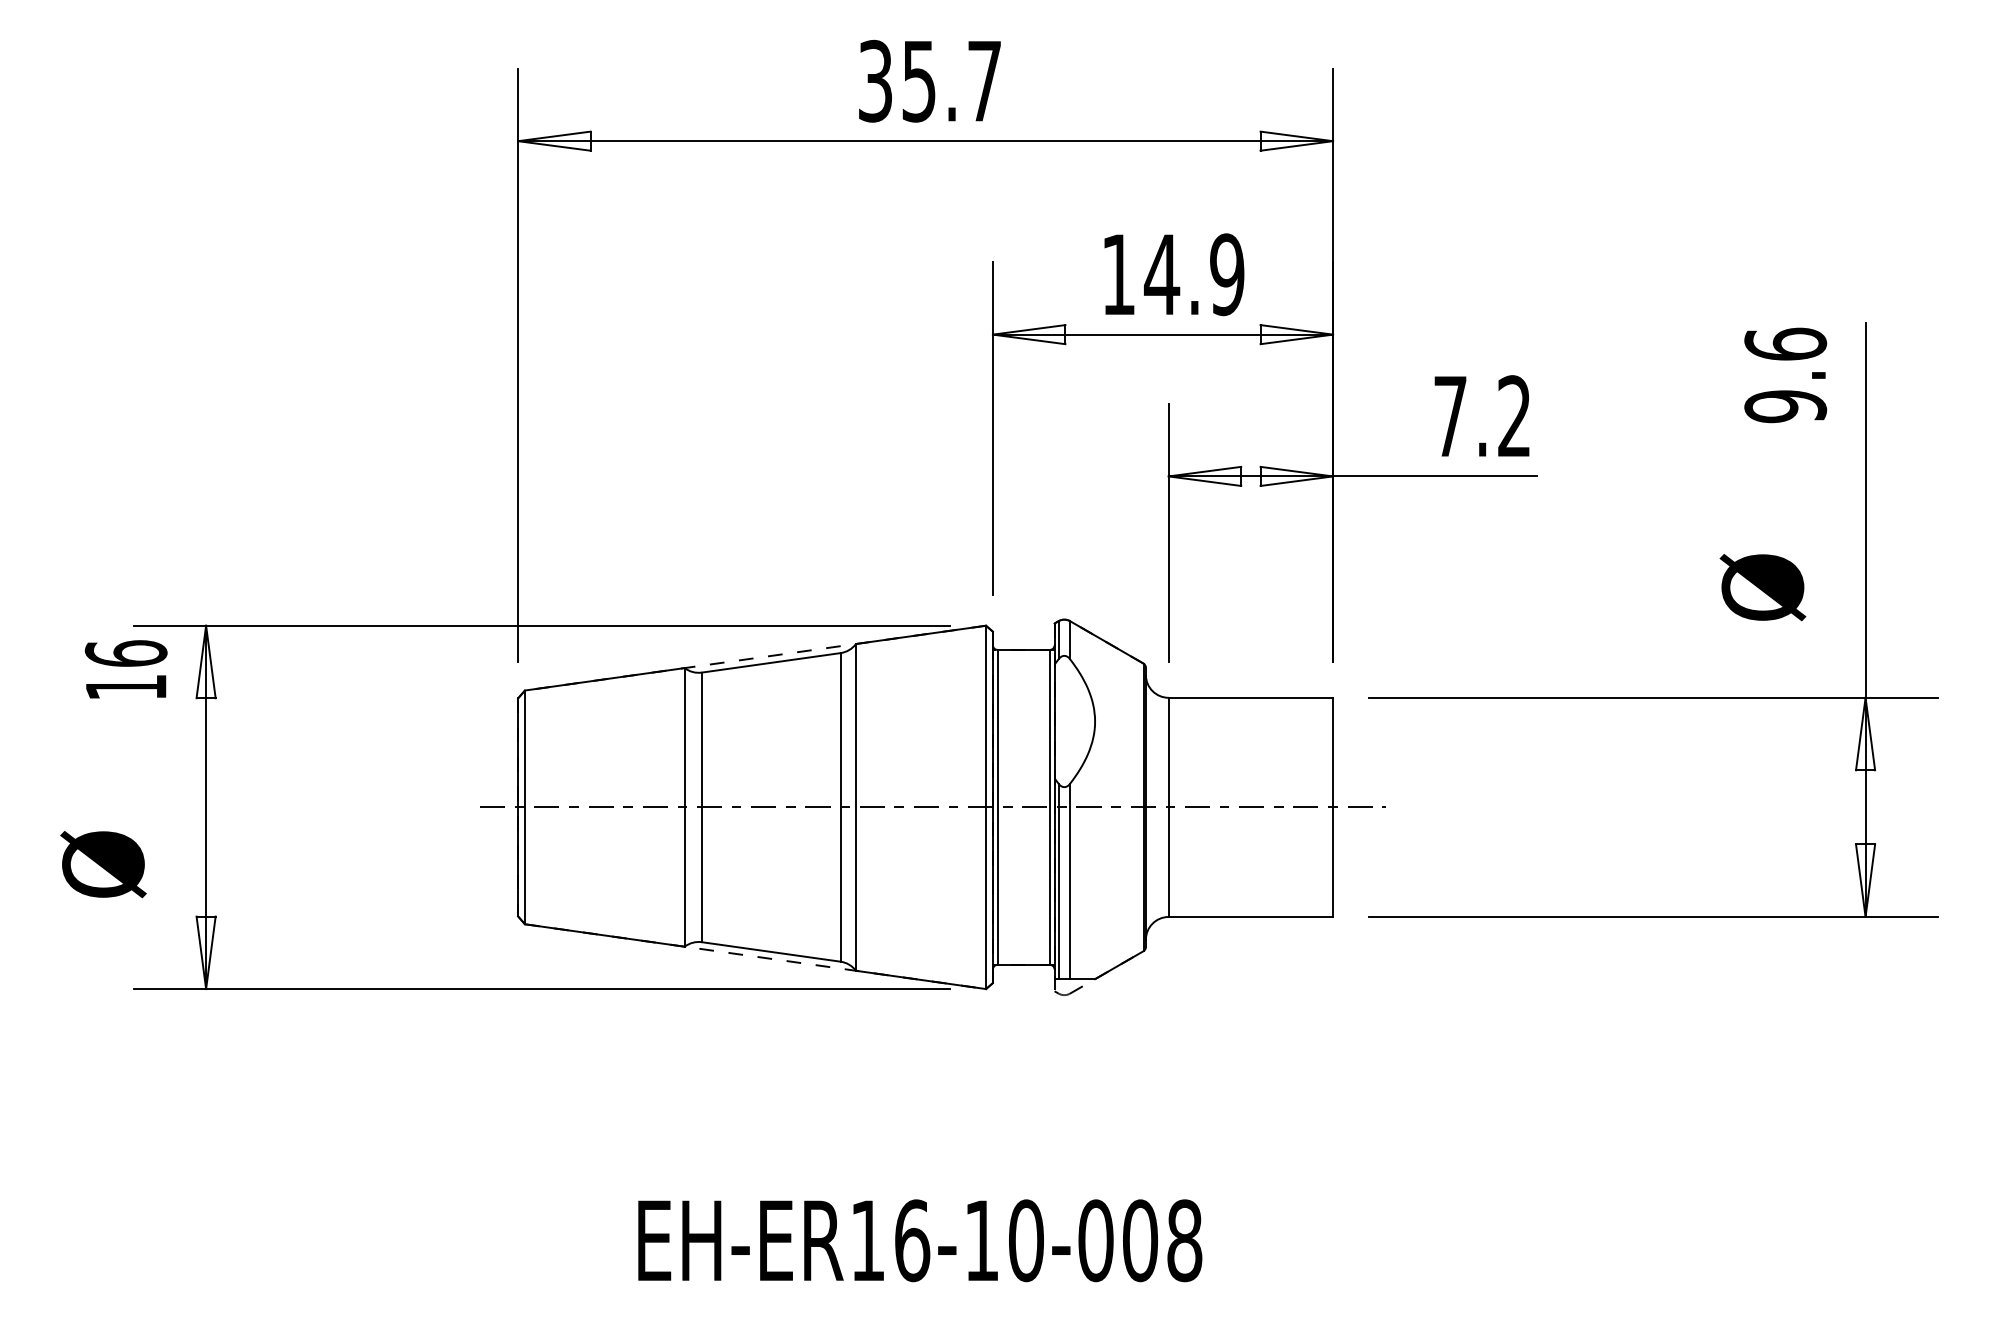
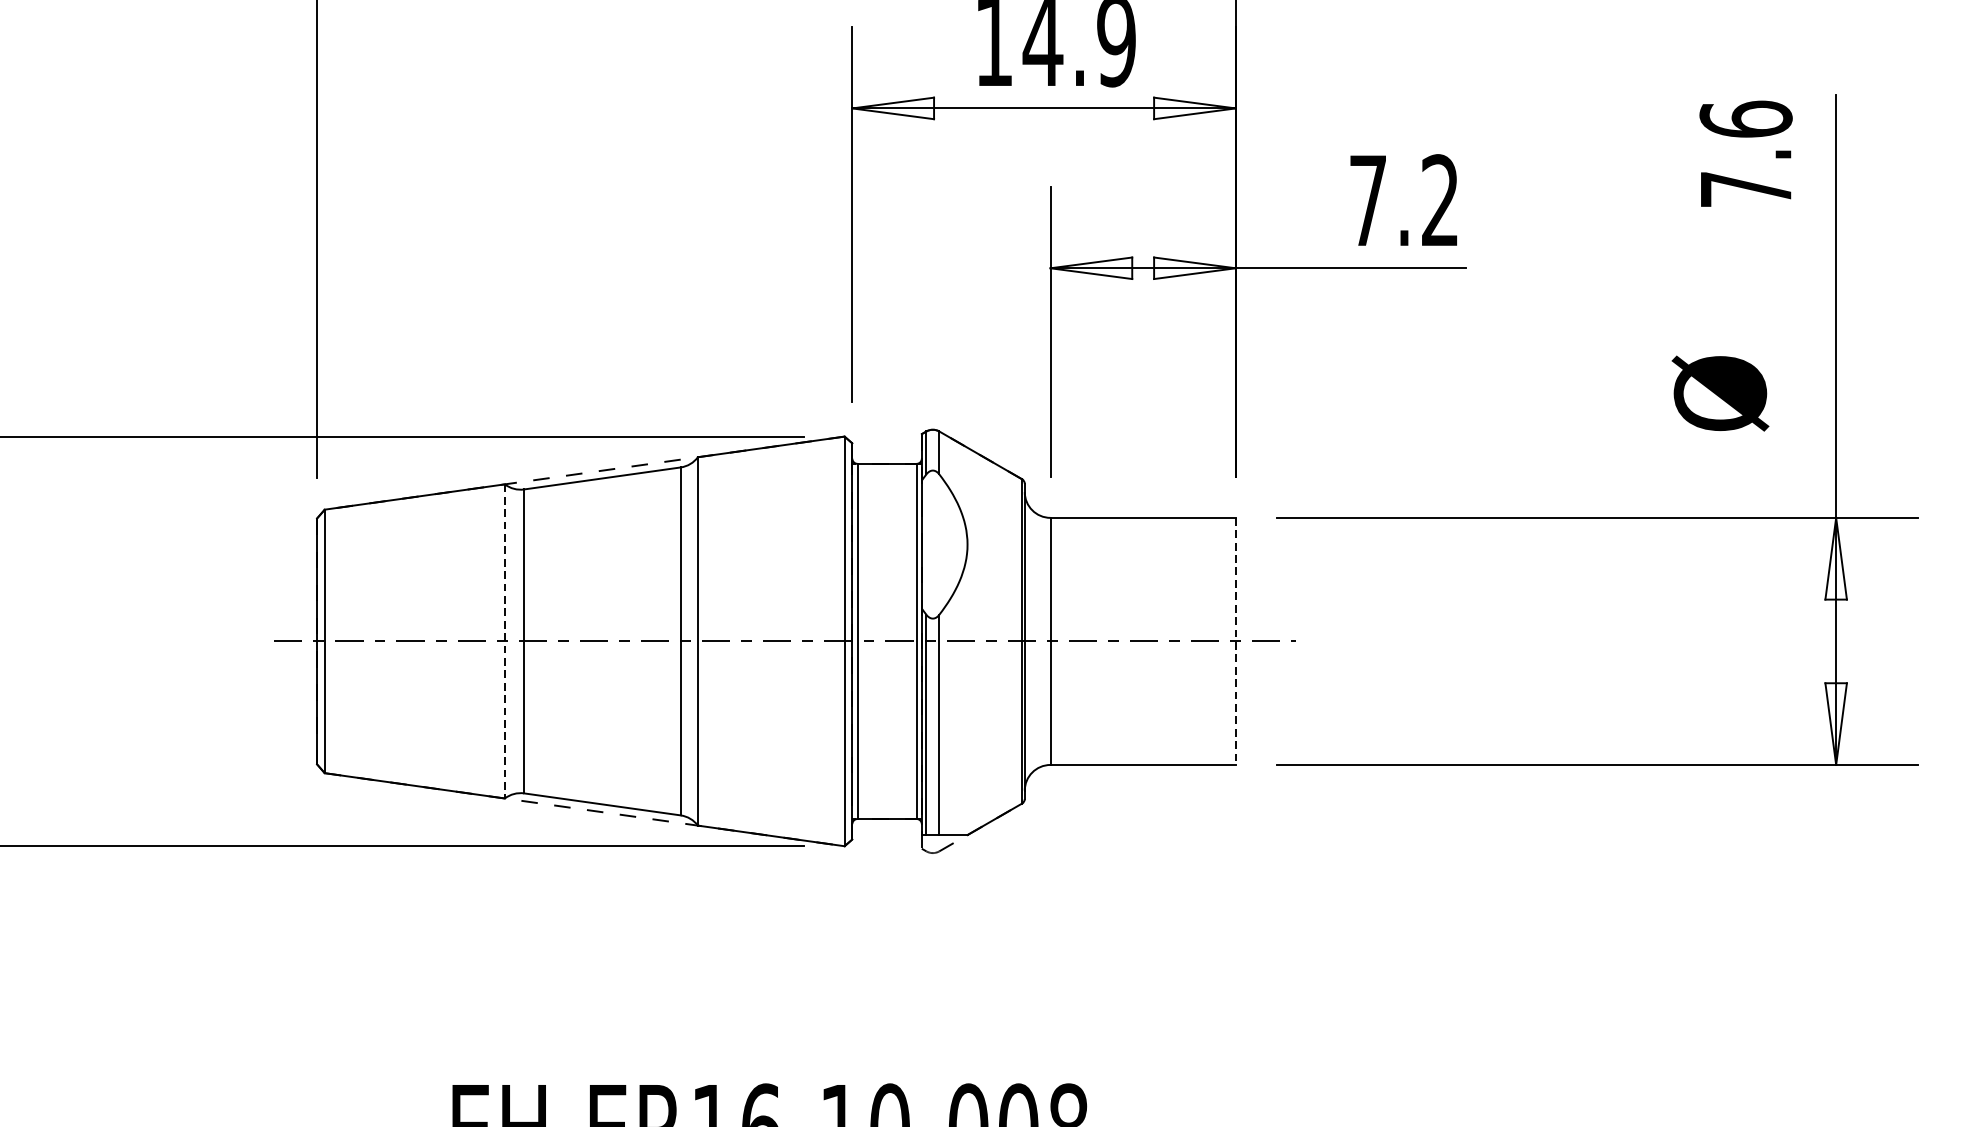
text: (1785, 406) -> (1745, 189), 9.6 -> 7.6
line: (684, 807) -> (504, 641), solid -> dashed
line: (1333, 807) -> (1236, 641), solid -> dashed

